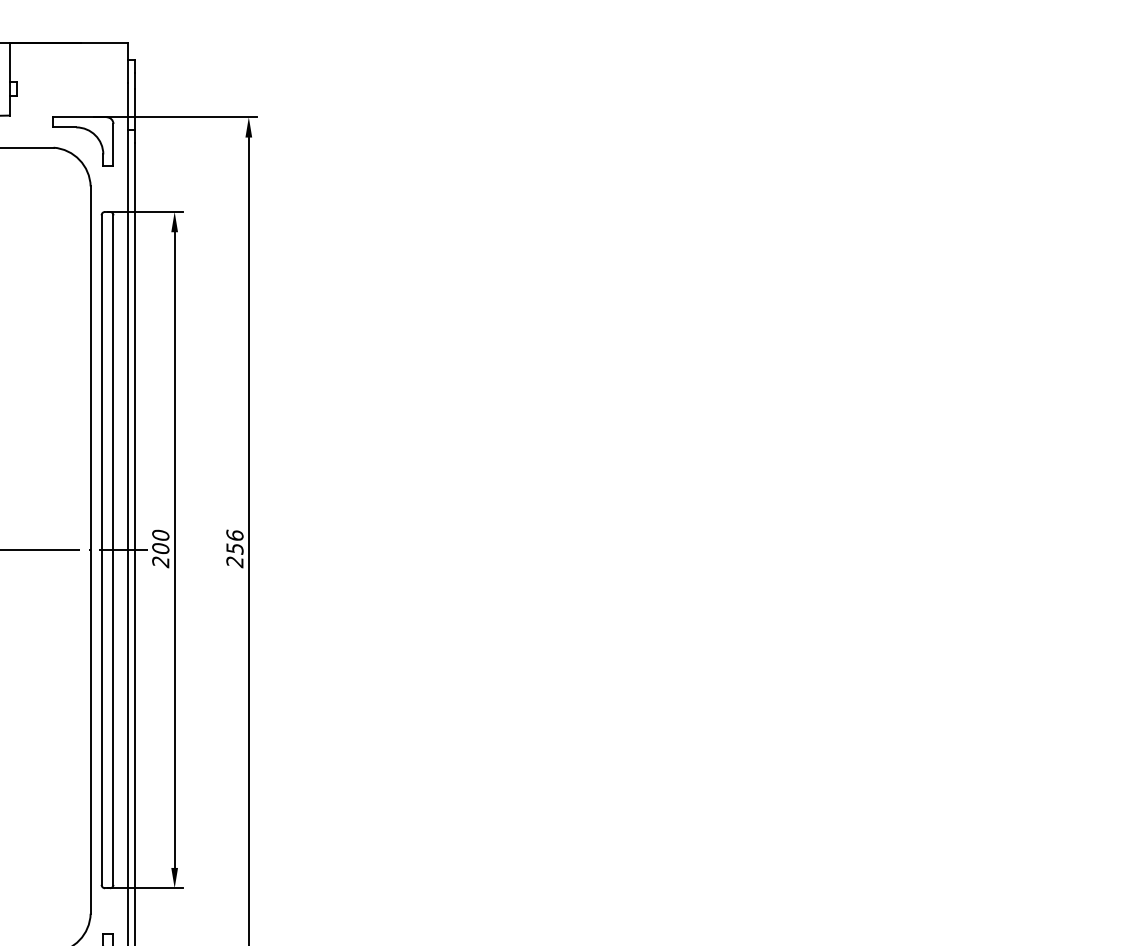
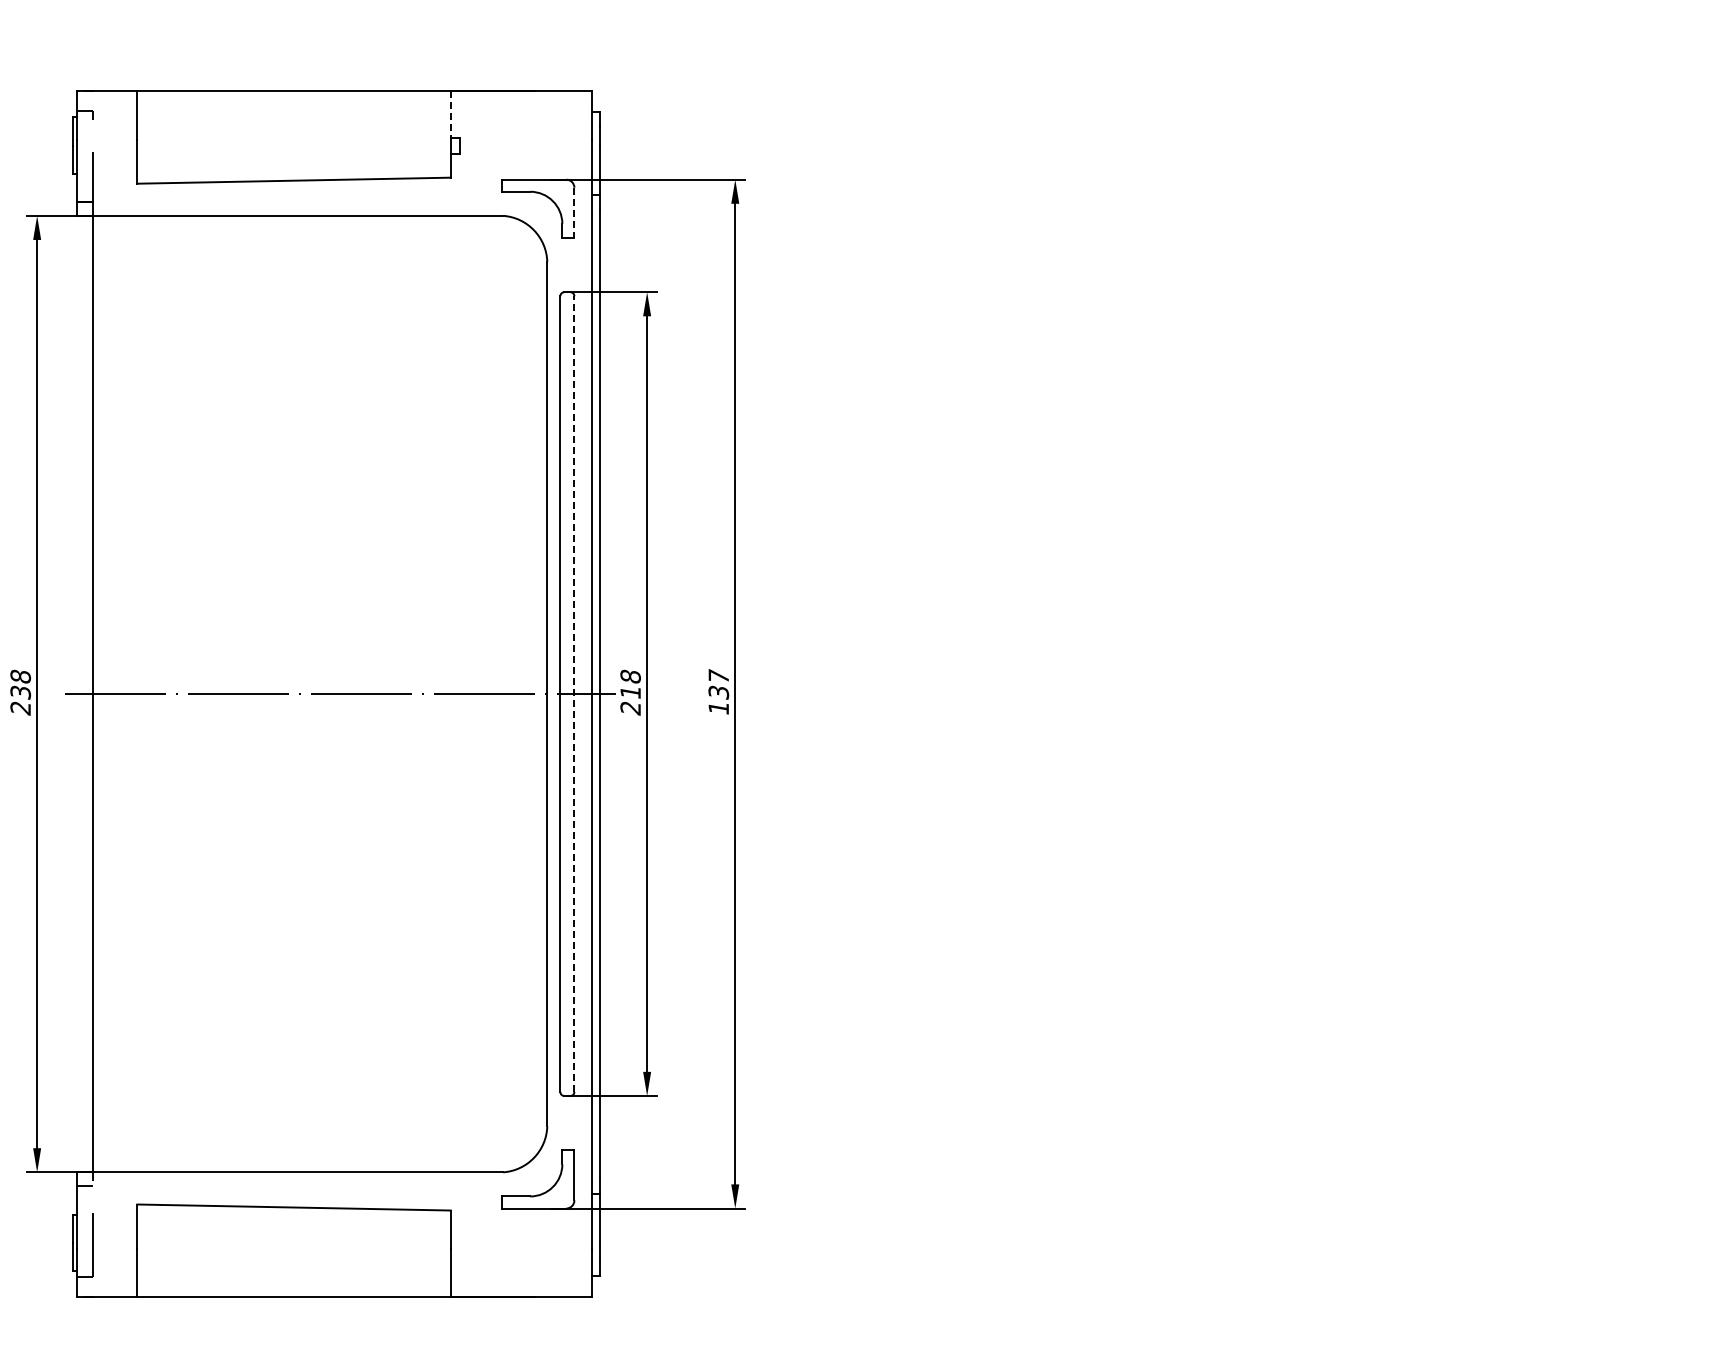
line: (9, 62) -> (450, 114), solid -> dashed
line: (113, 145) -> (574, 213), solid -> dashed
text: (160, 541) -> (630, 683), 200 -> 218
text: (234, 548) -> (718, 692), 256 -> 137
line: (113, 550) -> (574, 694), solid -> dashed

